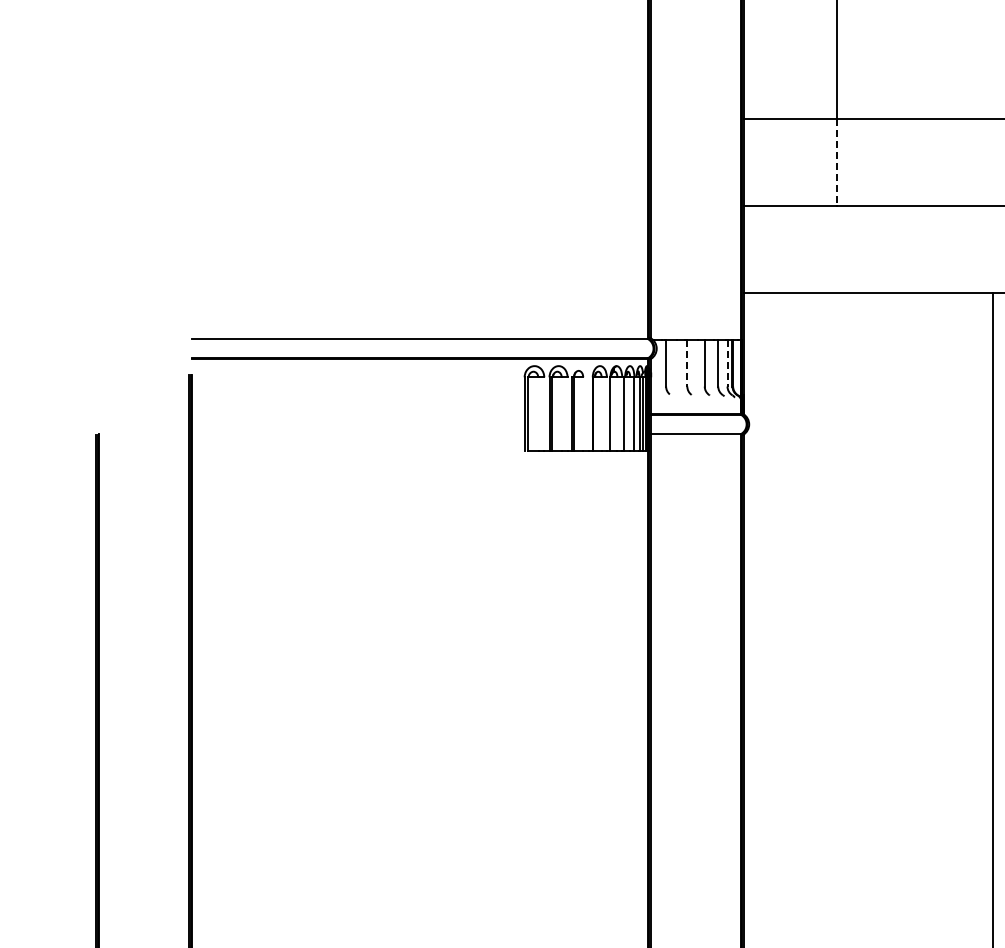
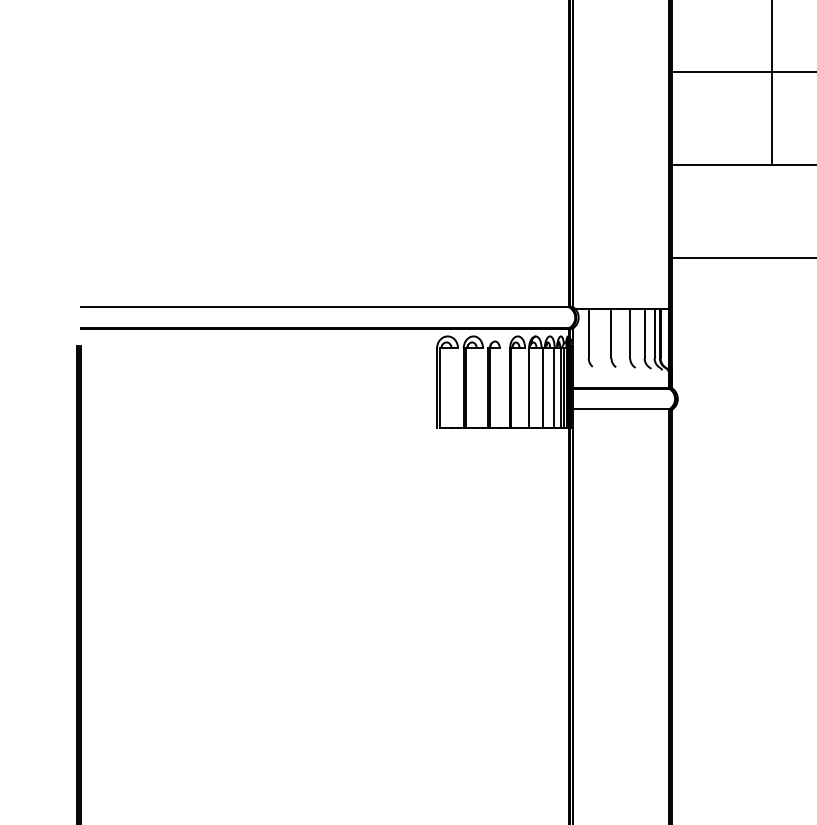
line: (836, 163) -> (771, 119), dashed -> solid
line: (687, 363) -> (611, 333), dashed -> solid
line: (727, 363) -> (654, 333), dashed -> solid

